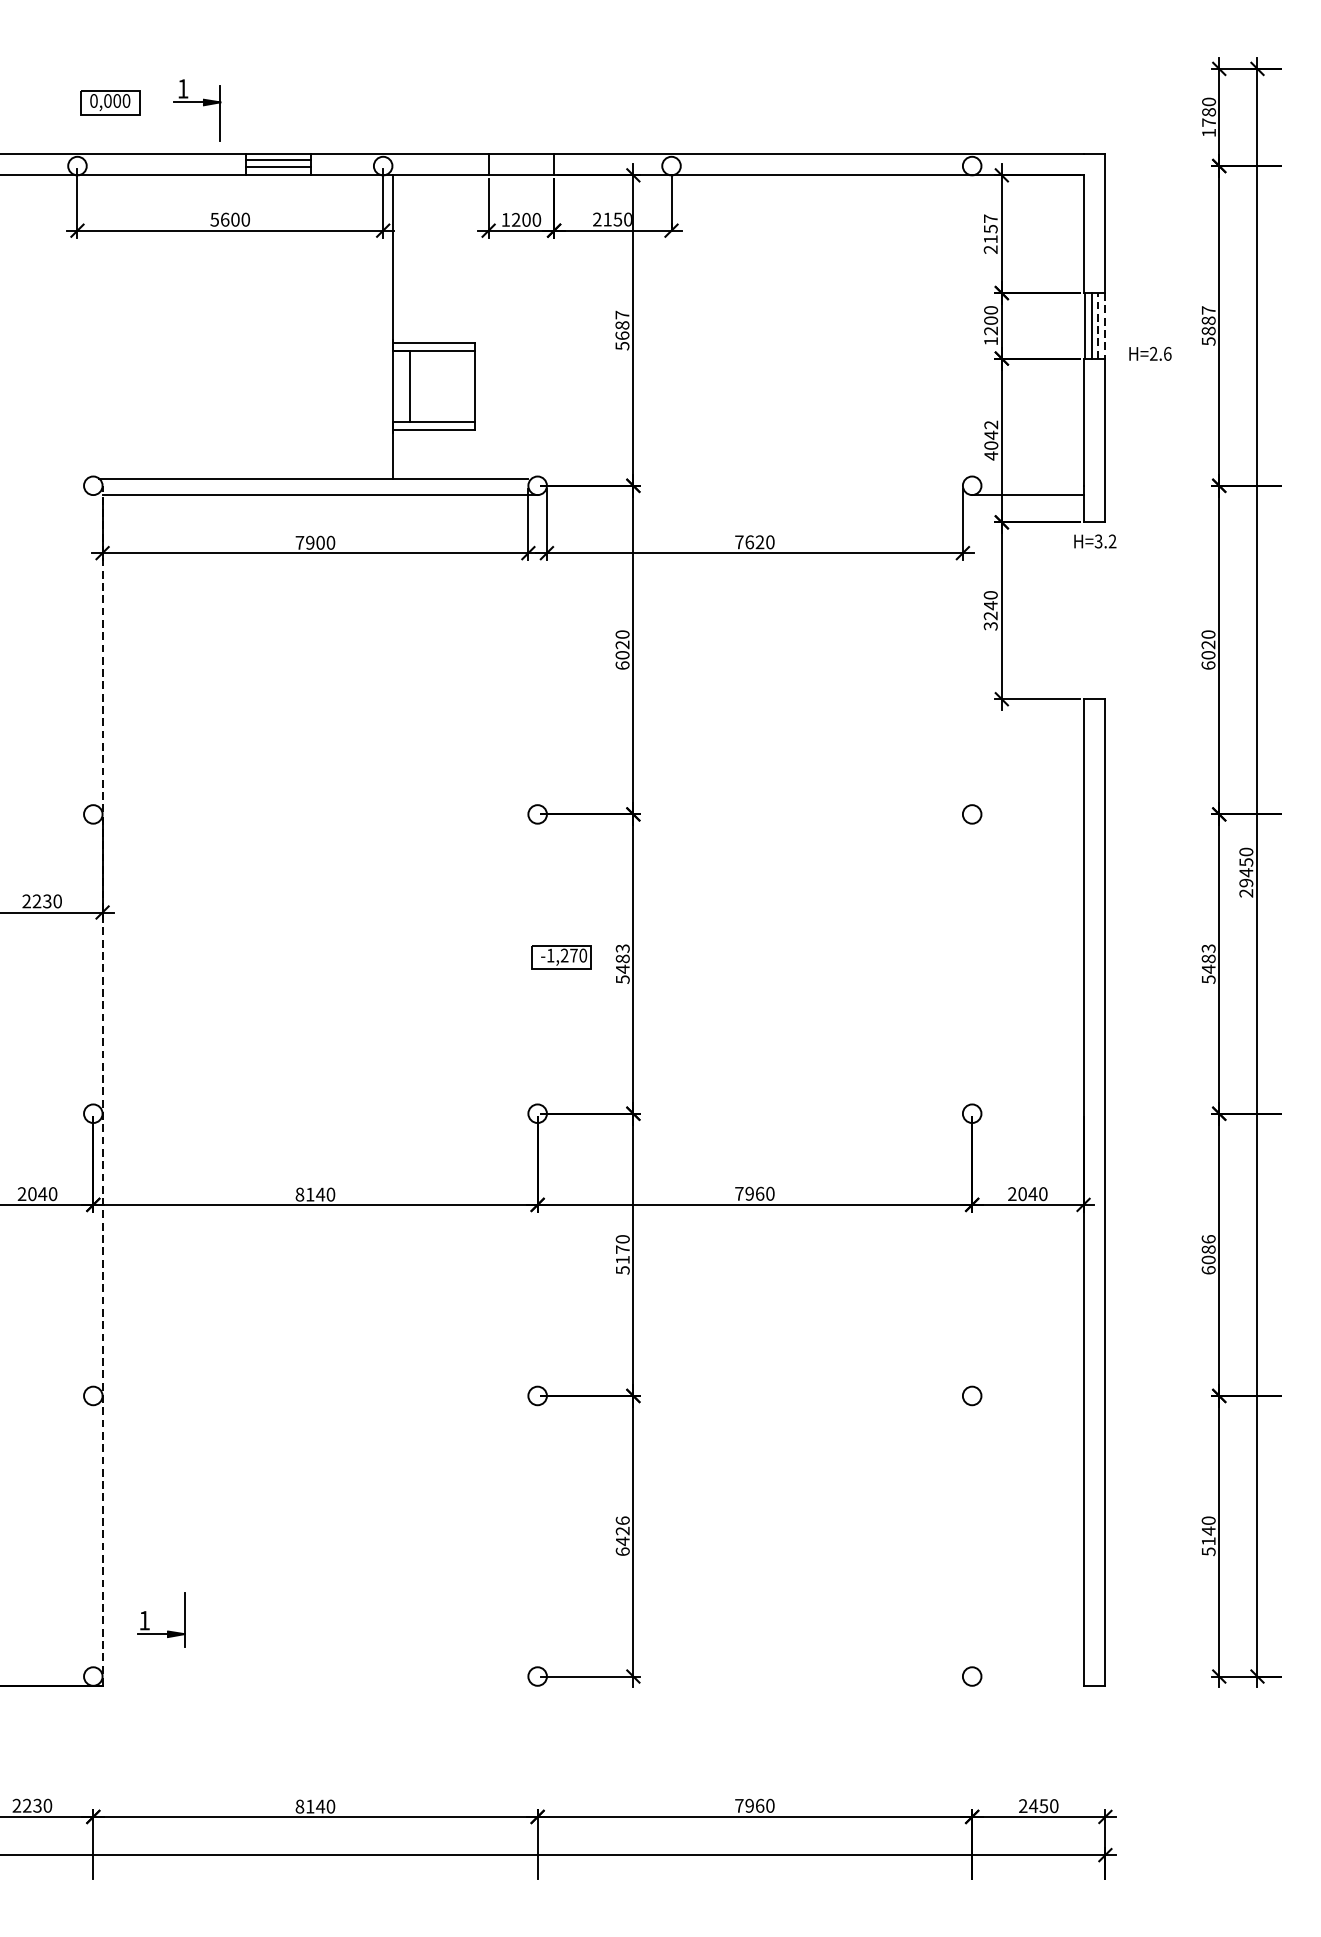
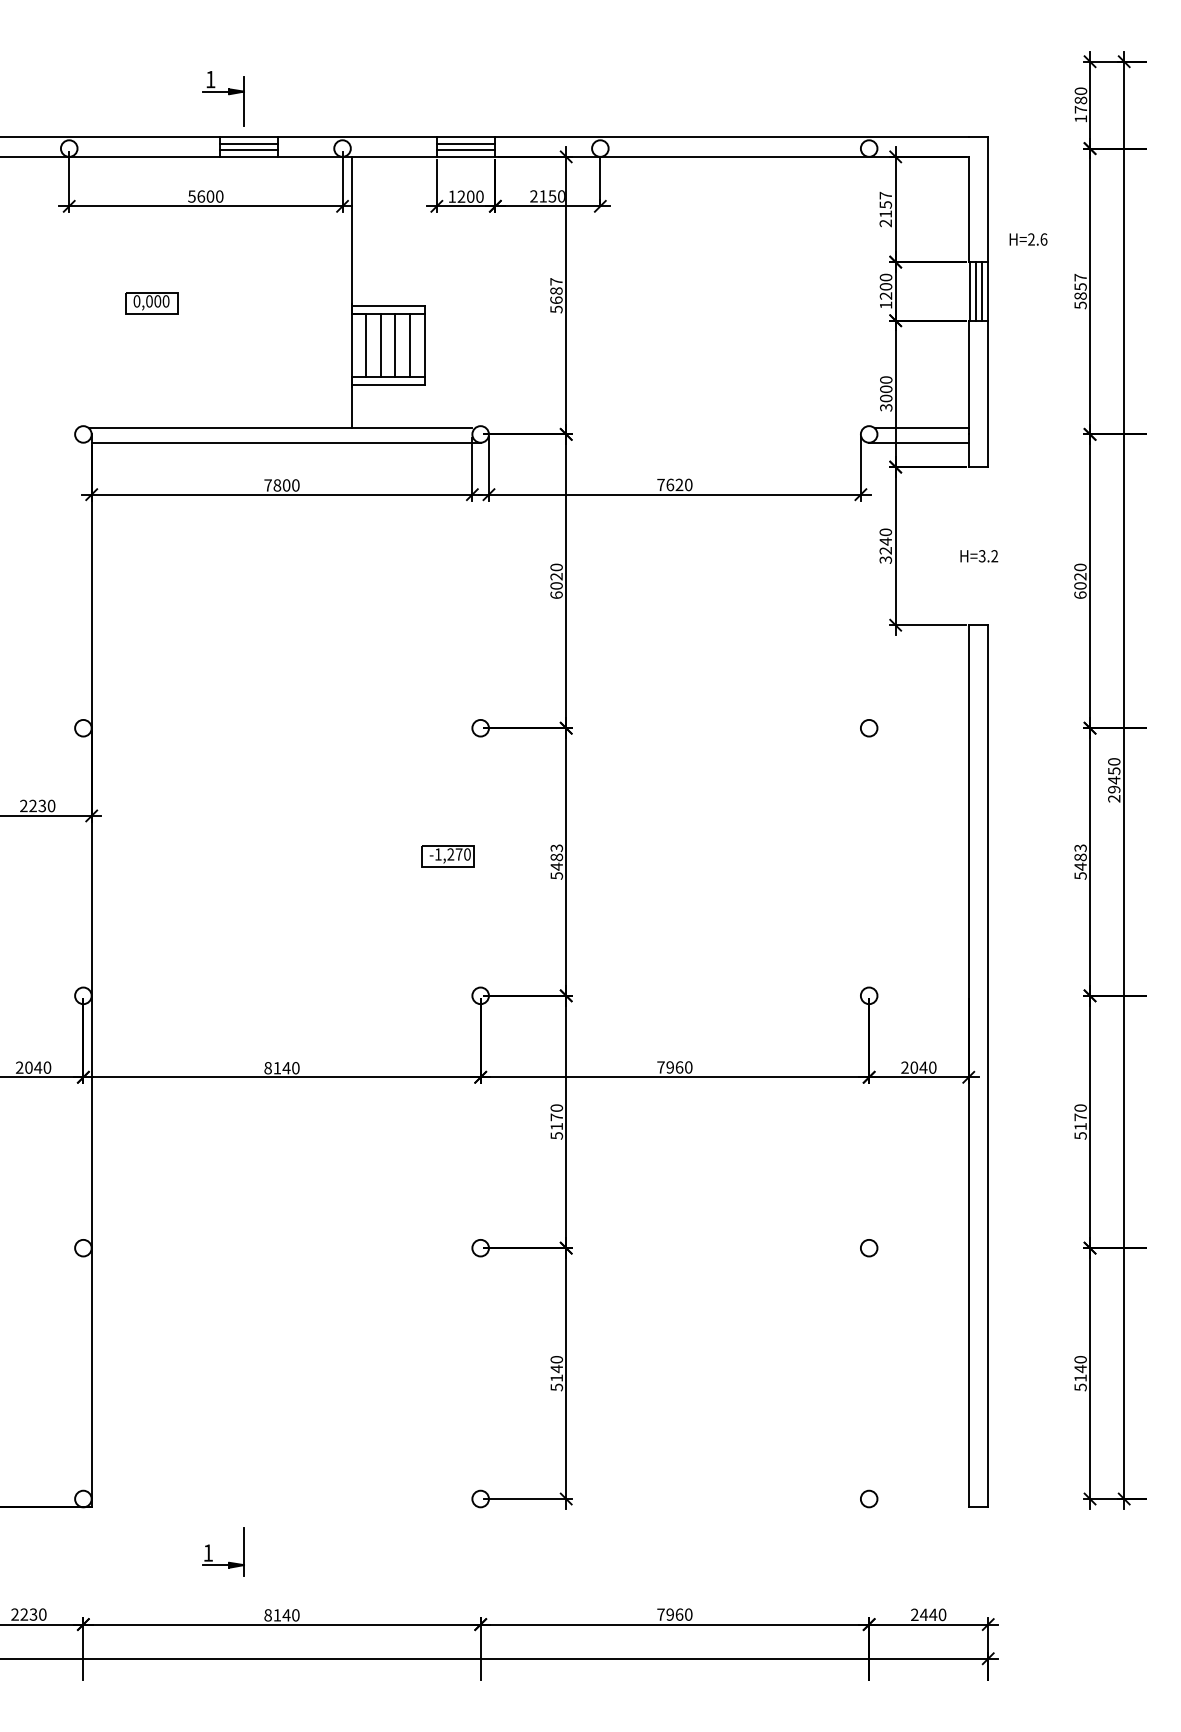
part: (110, 103) -> (151, 303), moved
part: (197, 110) -> (223, 98), moved
line: (520, 160) -> (465, 143), added
line: (520, 167) -> (465, 149), added
text: (1208, 320) -> (1080, 286), 5887 -> 5857
line: (1098, 324) -> (982, 290), dashed -> solid
line: (1105, 325) -> (988, 291), dashed -> solid
text: (1150, 353) -> (1028, 239), moved
line: (425, 386) -> (380, 345), added
line: (442, 386) -> (395, 345), added
line: (459, 386) -> (410, 345), added
text: (991, 440) -> (886, 393), 4042 -> 3000
line: (1030, 479) -> (921, 428), added
text: (1095, 541) -> (979, 556), moved
text: (310, 542) -> (277, 485), 7900 -> 7800
part: (560, 957) -> (447, 856), moved
line: (102, 1085) -> (91, 970), dashed -> solid
text: (1208, 1254) -> (1080, 1121), 6086 -> 5170
text: (622, 1536) -> (556, 1373), 6426 -> 5140
part: (167, 1630) -> (228, 1561), moved
text: (1044, 1805) -> (933, 1614), 2450 -> 2440

